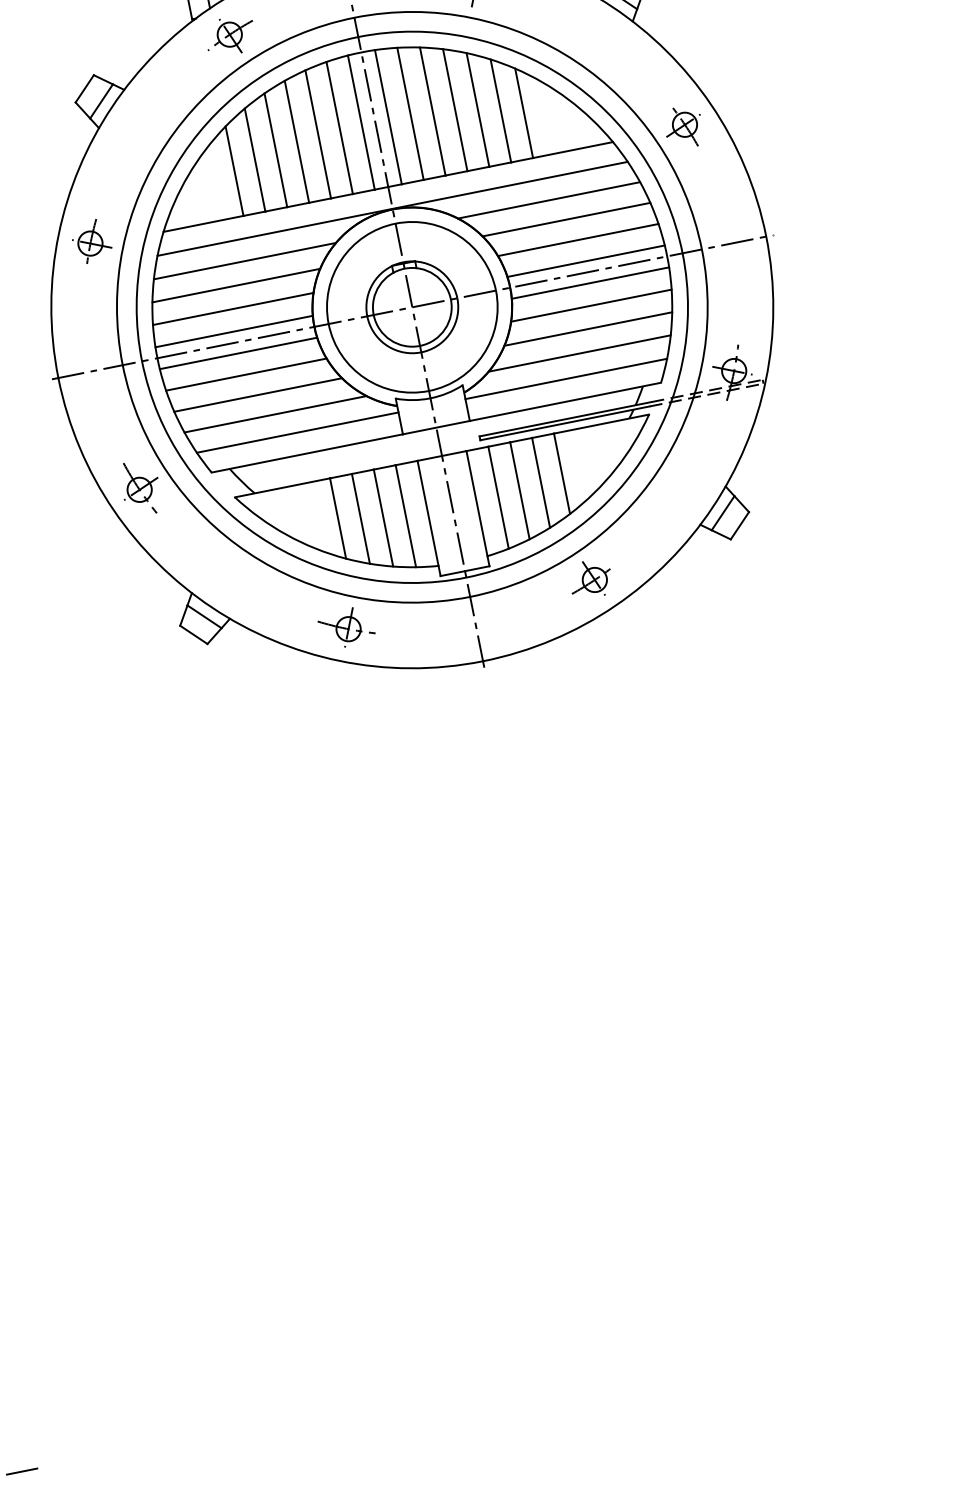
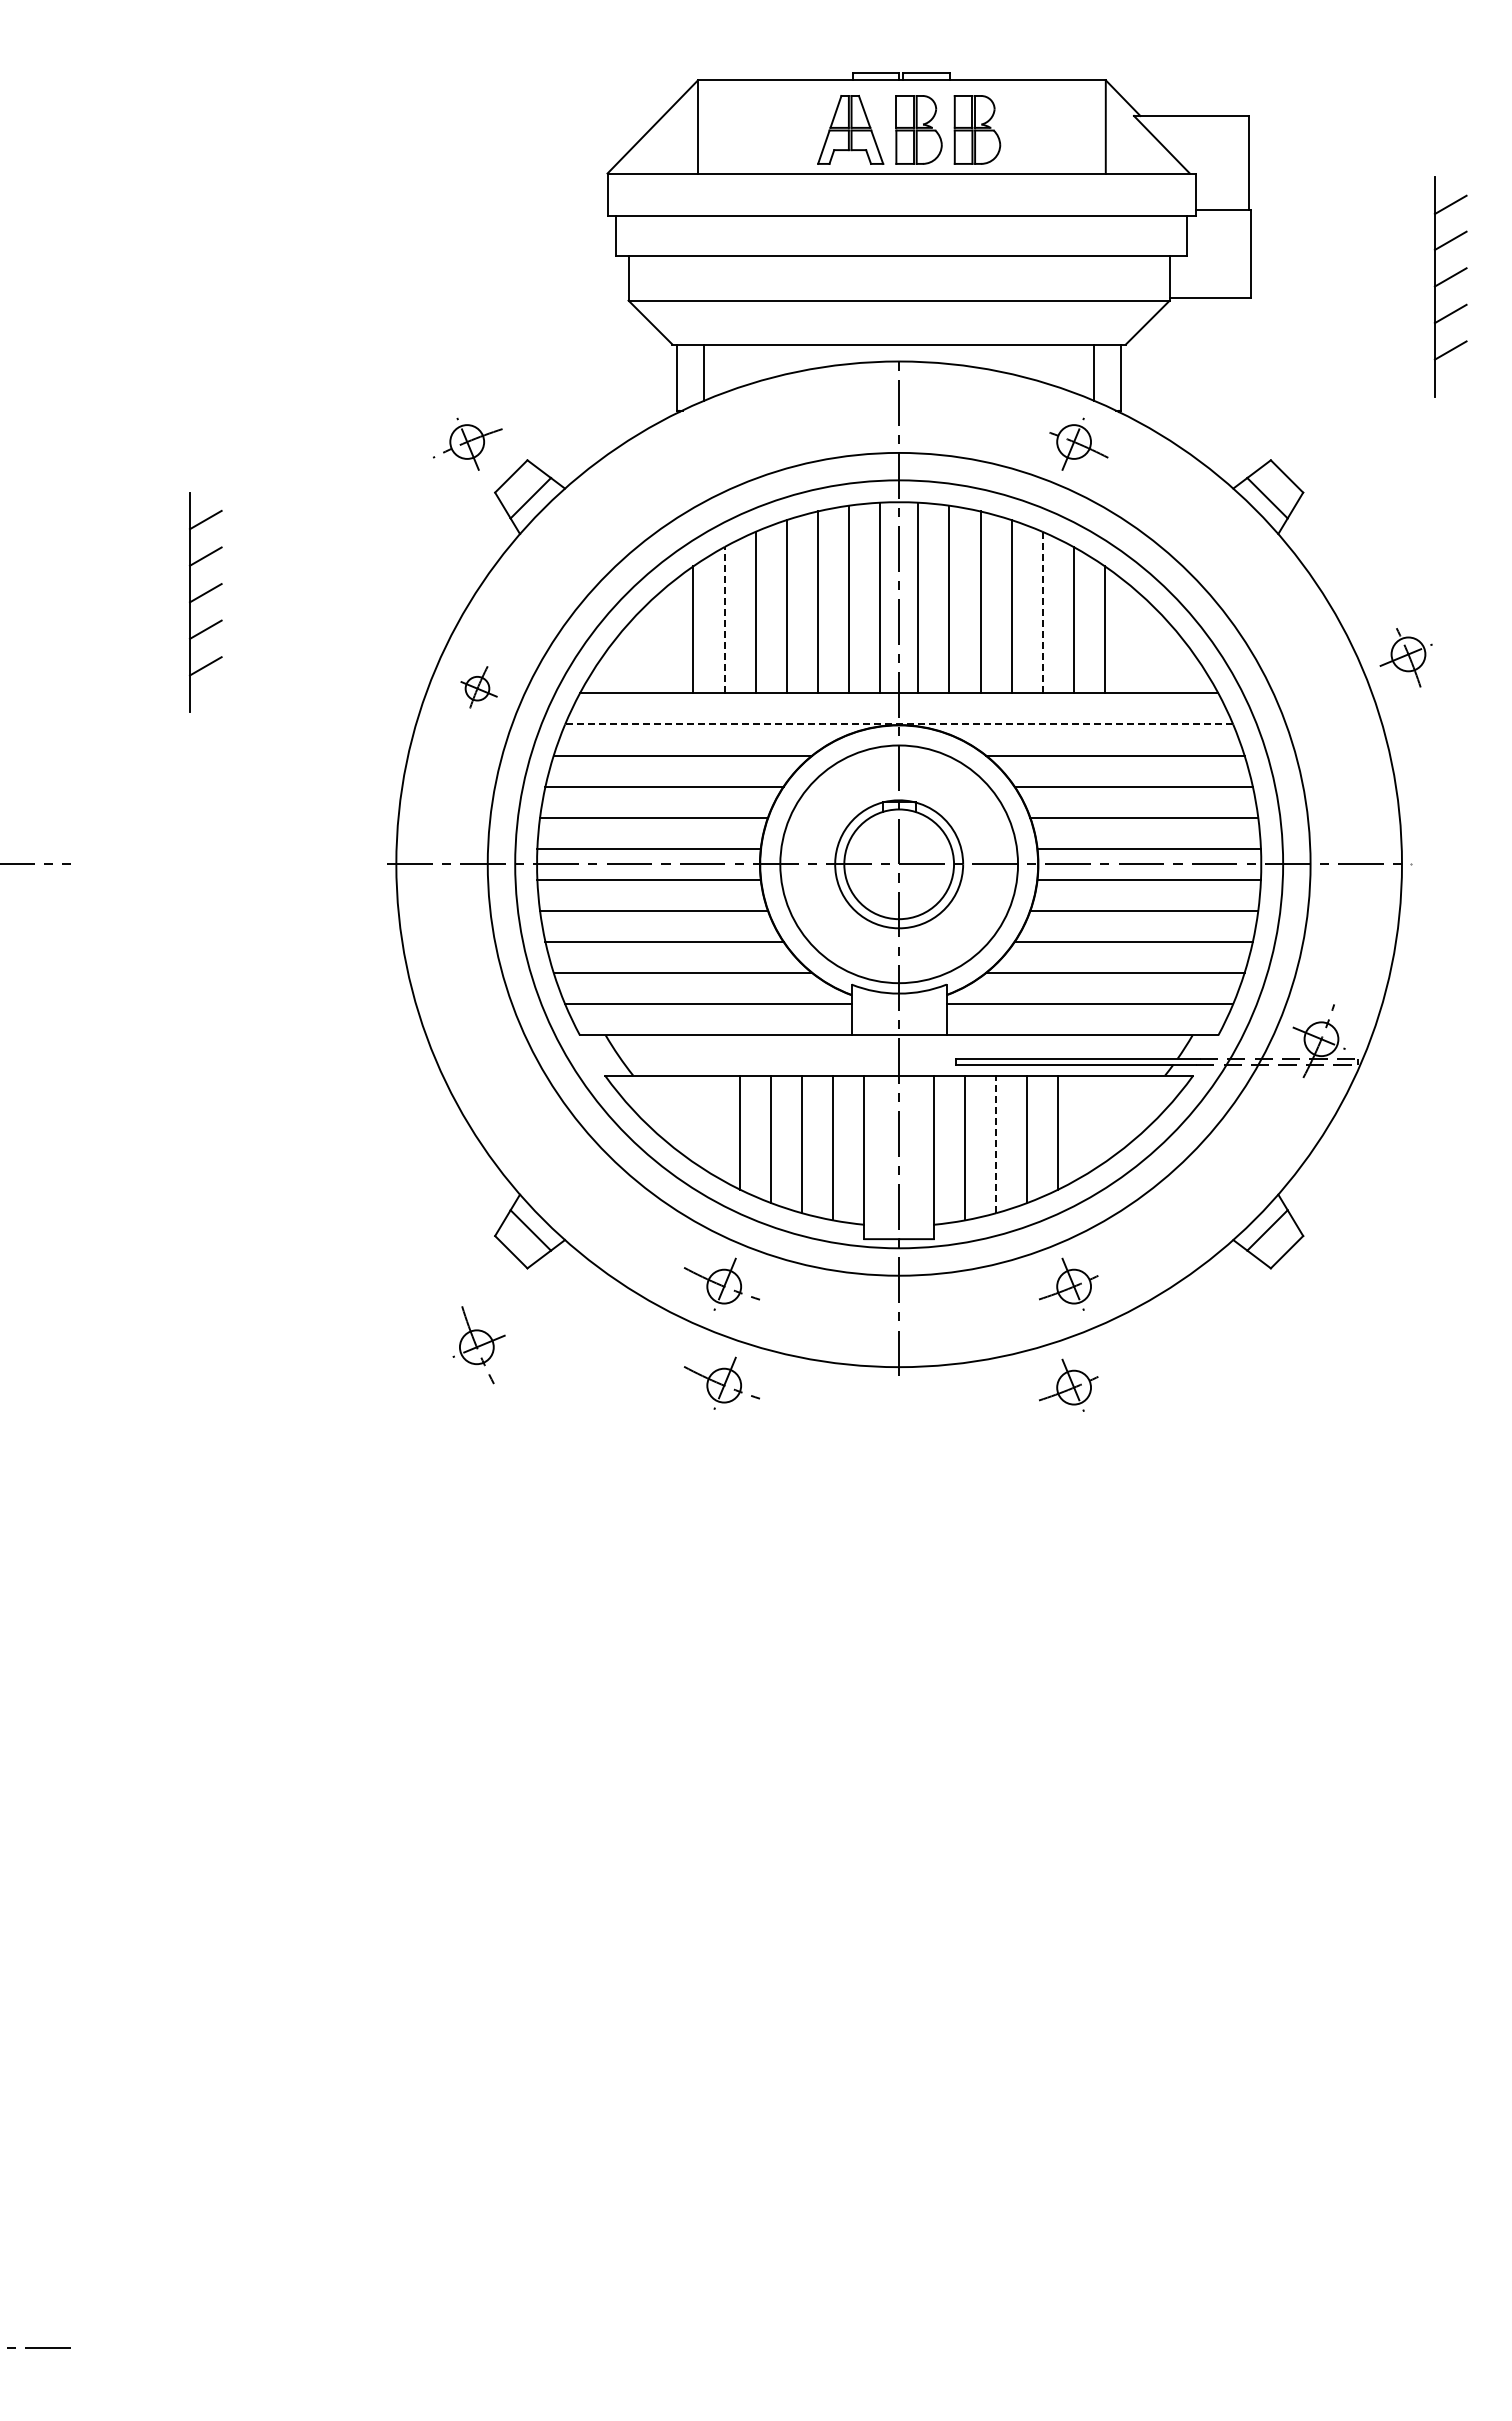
part: (230, 35) -> (467, 443), moved
line: (477, 109) -> (1042, 612), solid -> dashed
part: (683, 127) -> (1405, 657), moved
line: (254, 159) -> (724, 619), solid -> dashed
line: (392, 208) -> (898, 724), solid -> dashed
part: (91, 241) -> (478, 686), size x0.7
part: (140, 488) -> (478, 1345), moved
line: (520, 490) -> (996, 1144), solid -> dashed
part: (604, 649) -> (1068, 1384), added
part: (360, 697) -> (721, 1382), added

